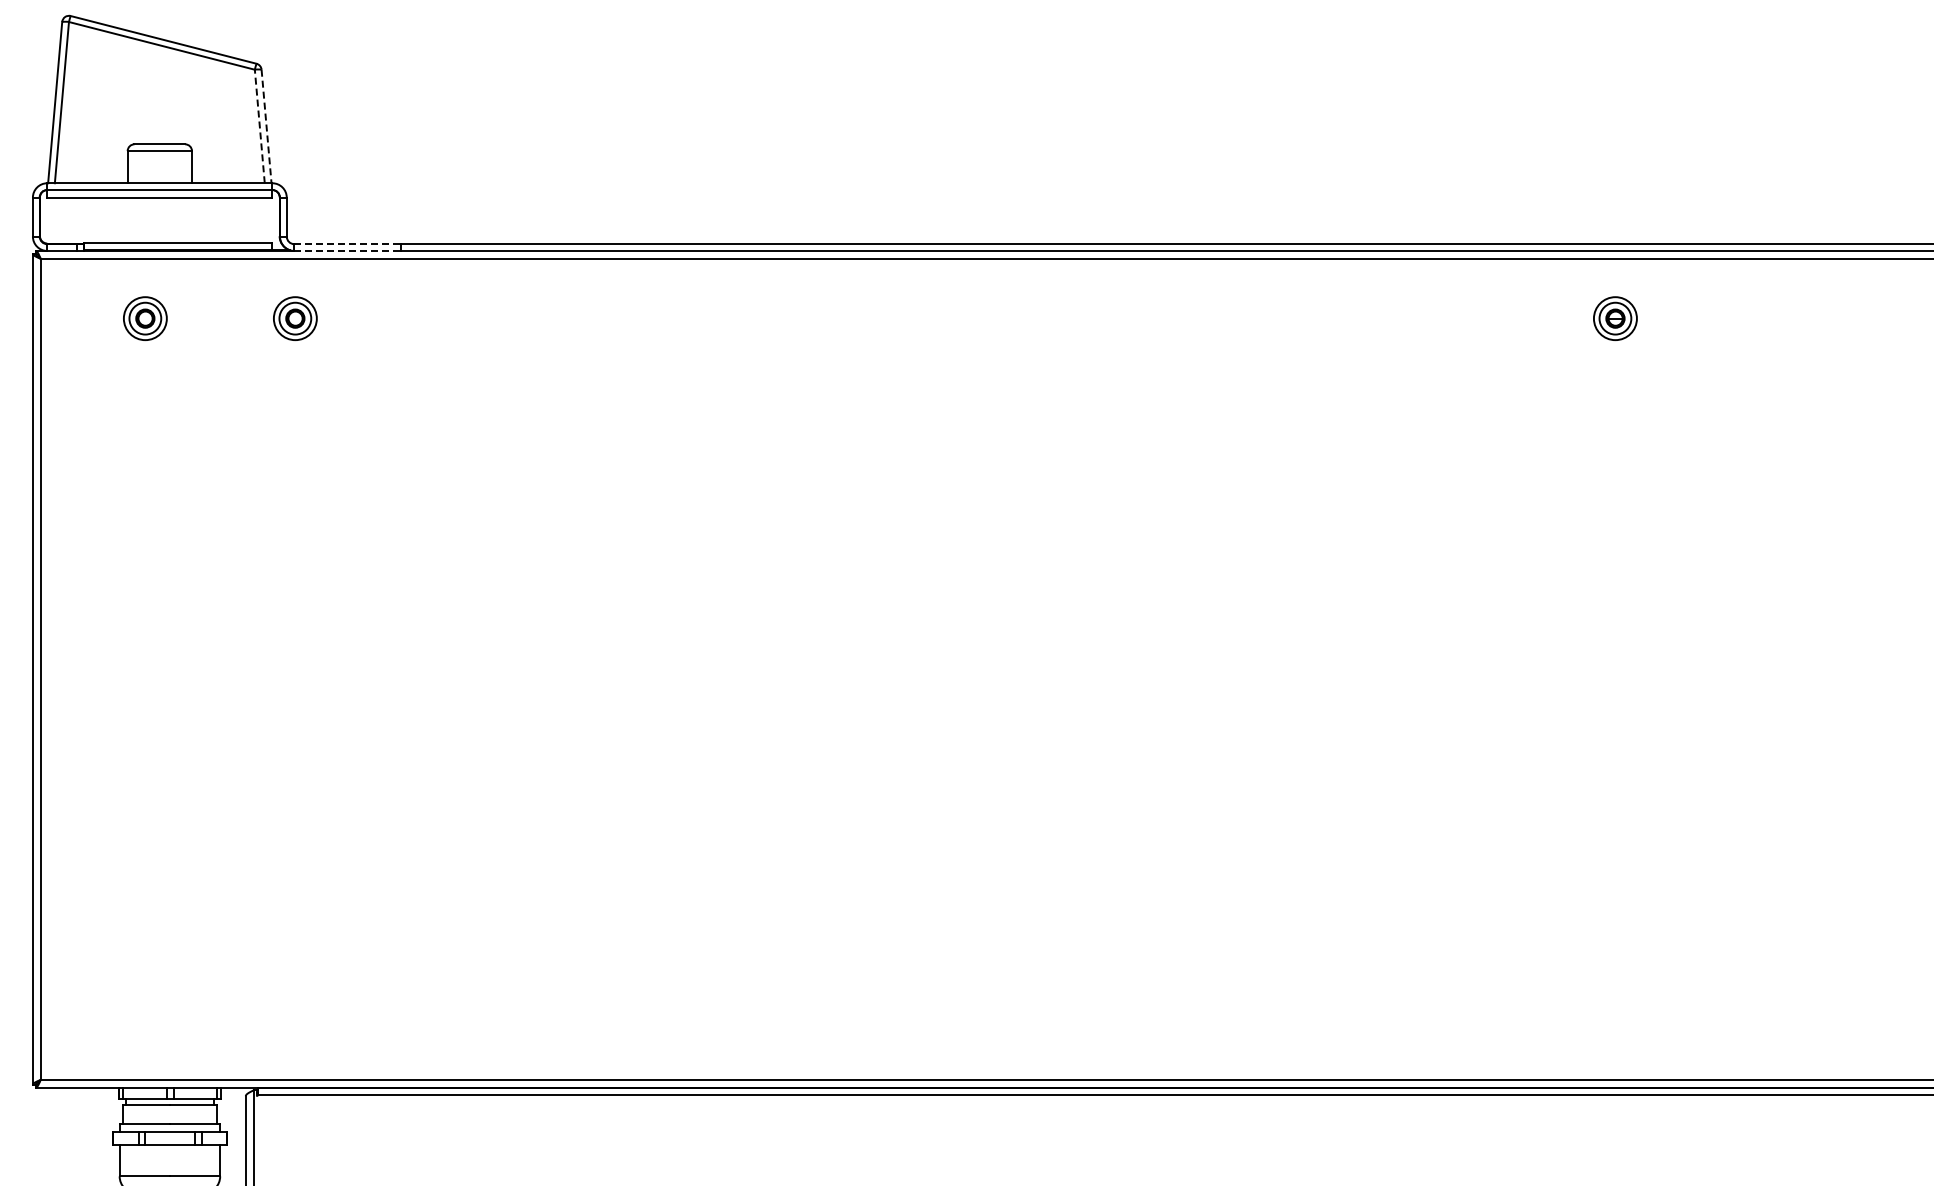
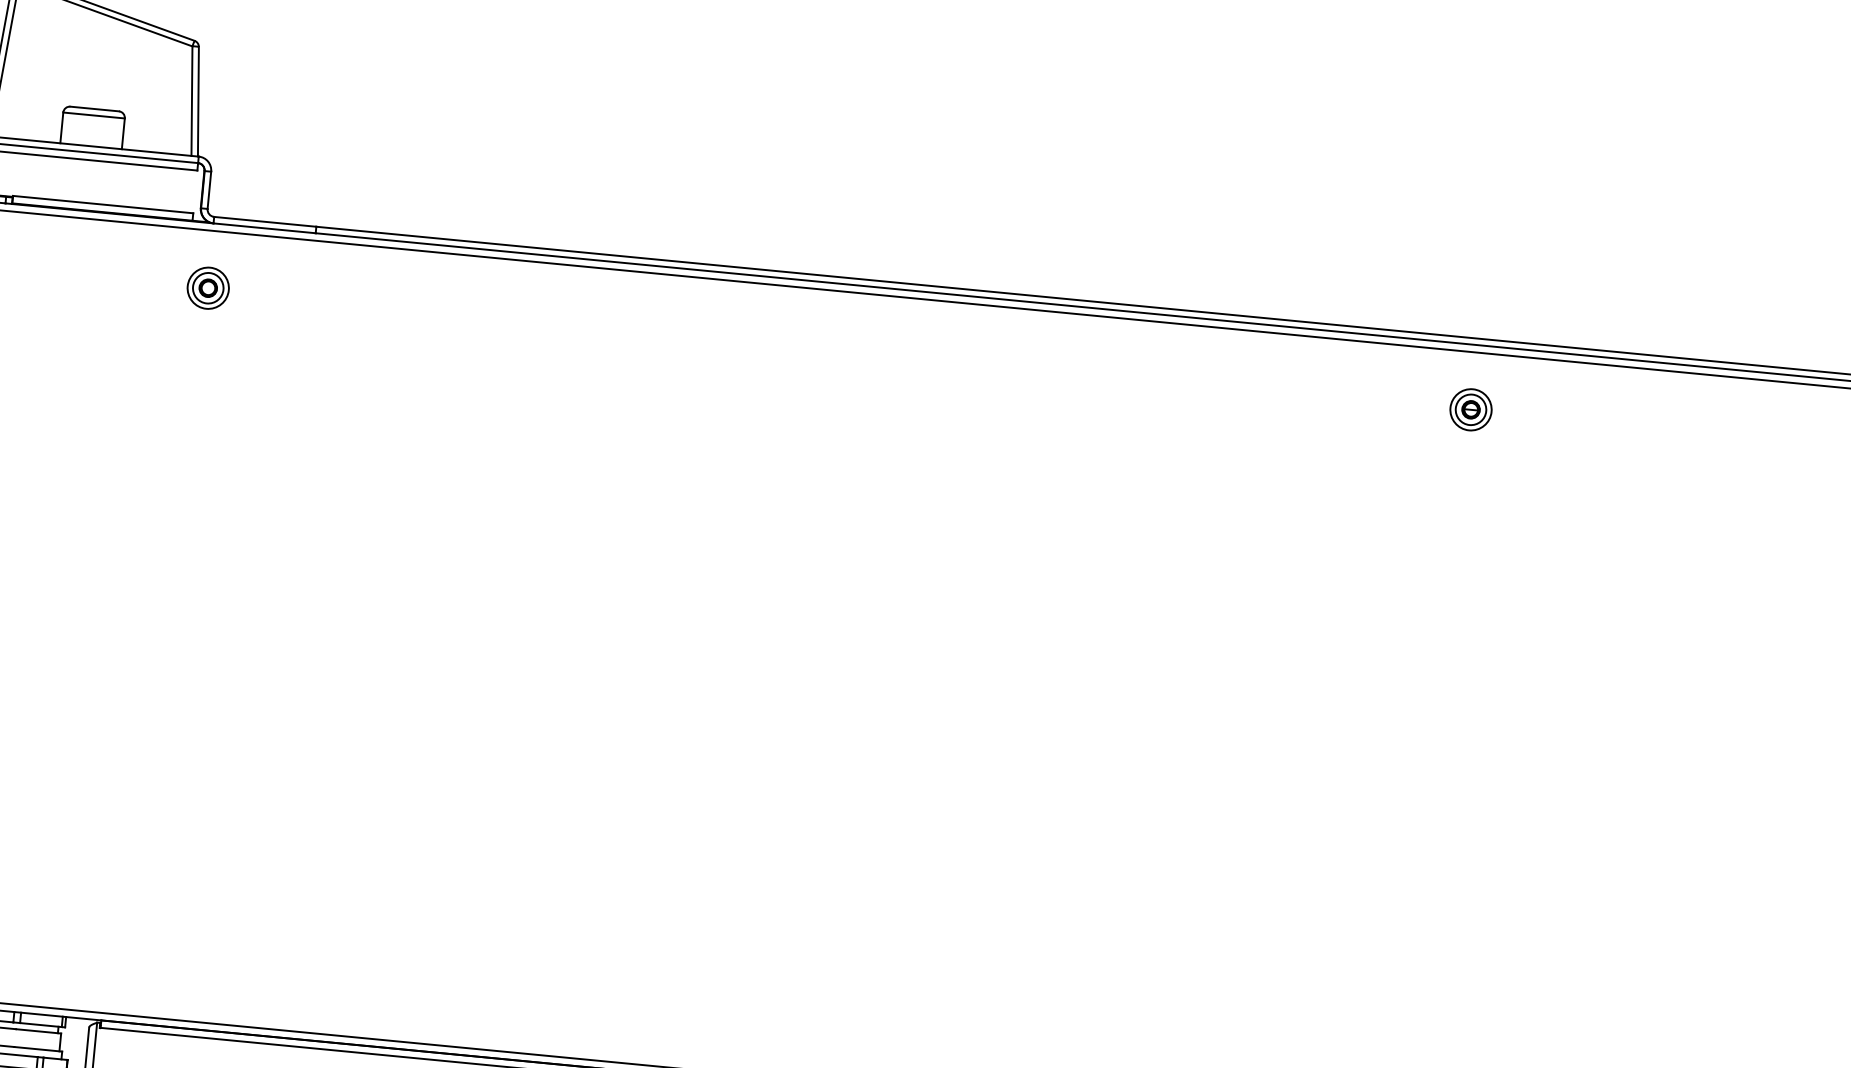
line: (259, 126) -> (191, 101), dashed -> solid
line: (266, 126) -> (198, 101), dashed -> solid
line: (348, 244) -> (265, 222), dashed -> solid
line: (348, 250) -> (265, 227), dashed -> solid
part: (145, 318) -> (64, 274), removed

